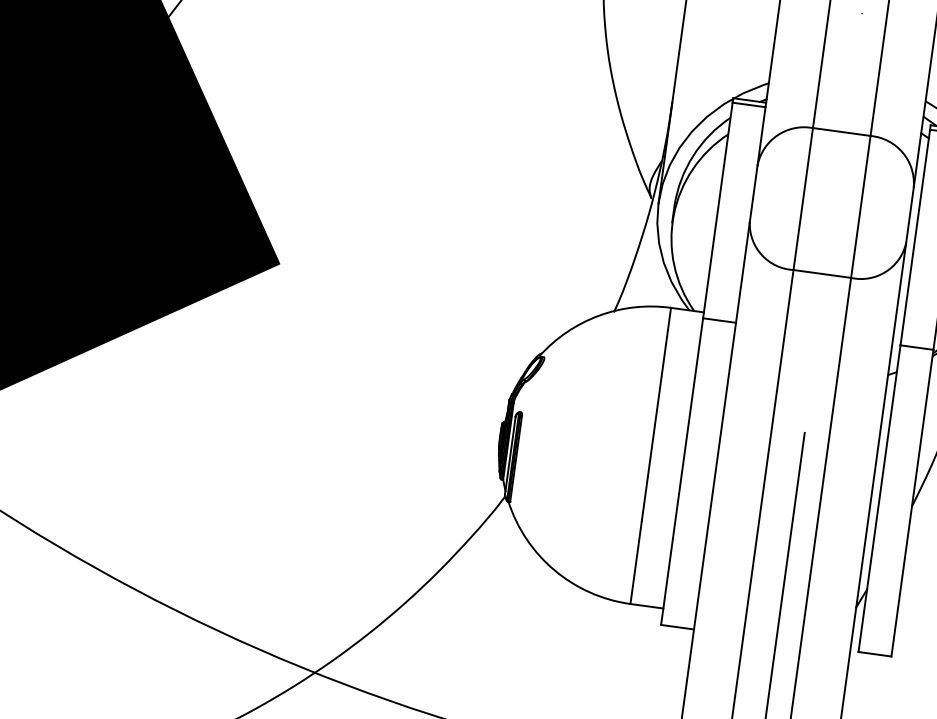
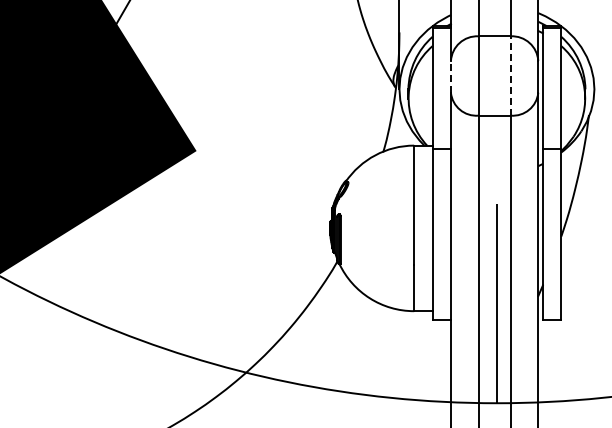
line: (752, 193) -> (450, 76), solid -> dashed
line: (860, 206) -> (510, 75), solid -> dashed

